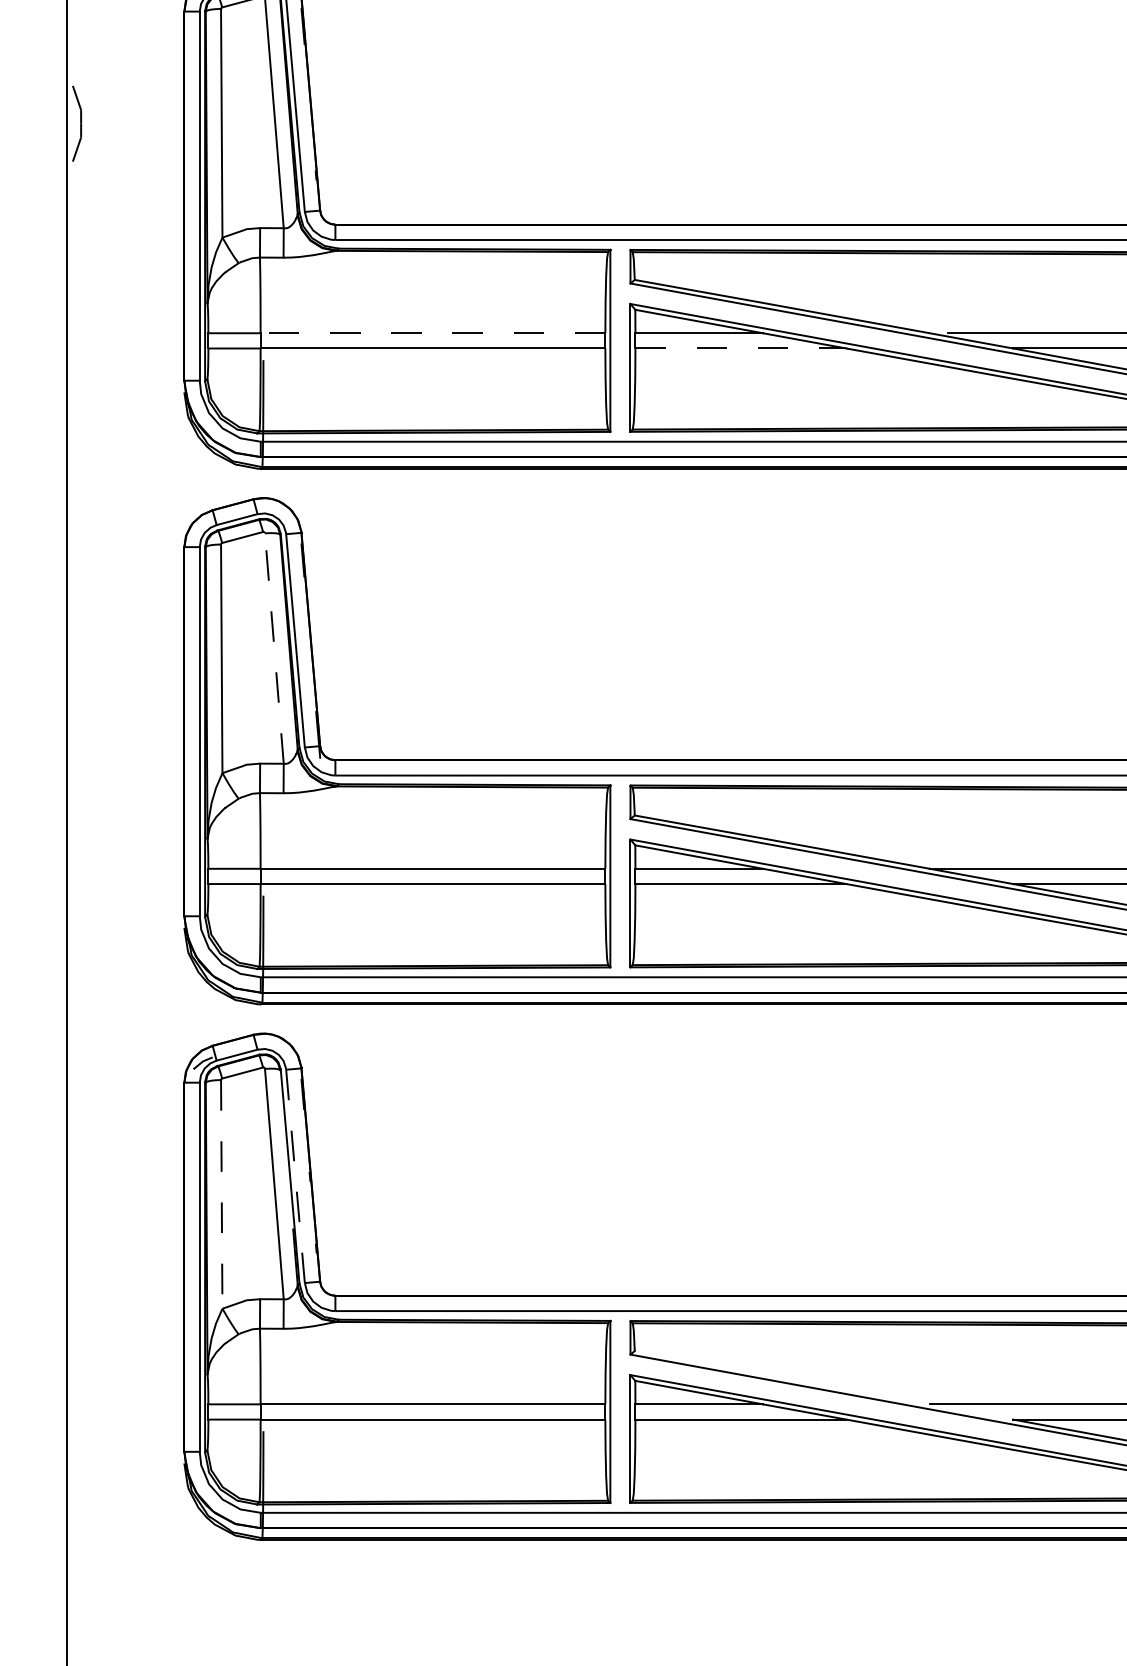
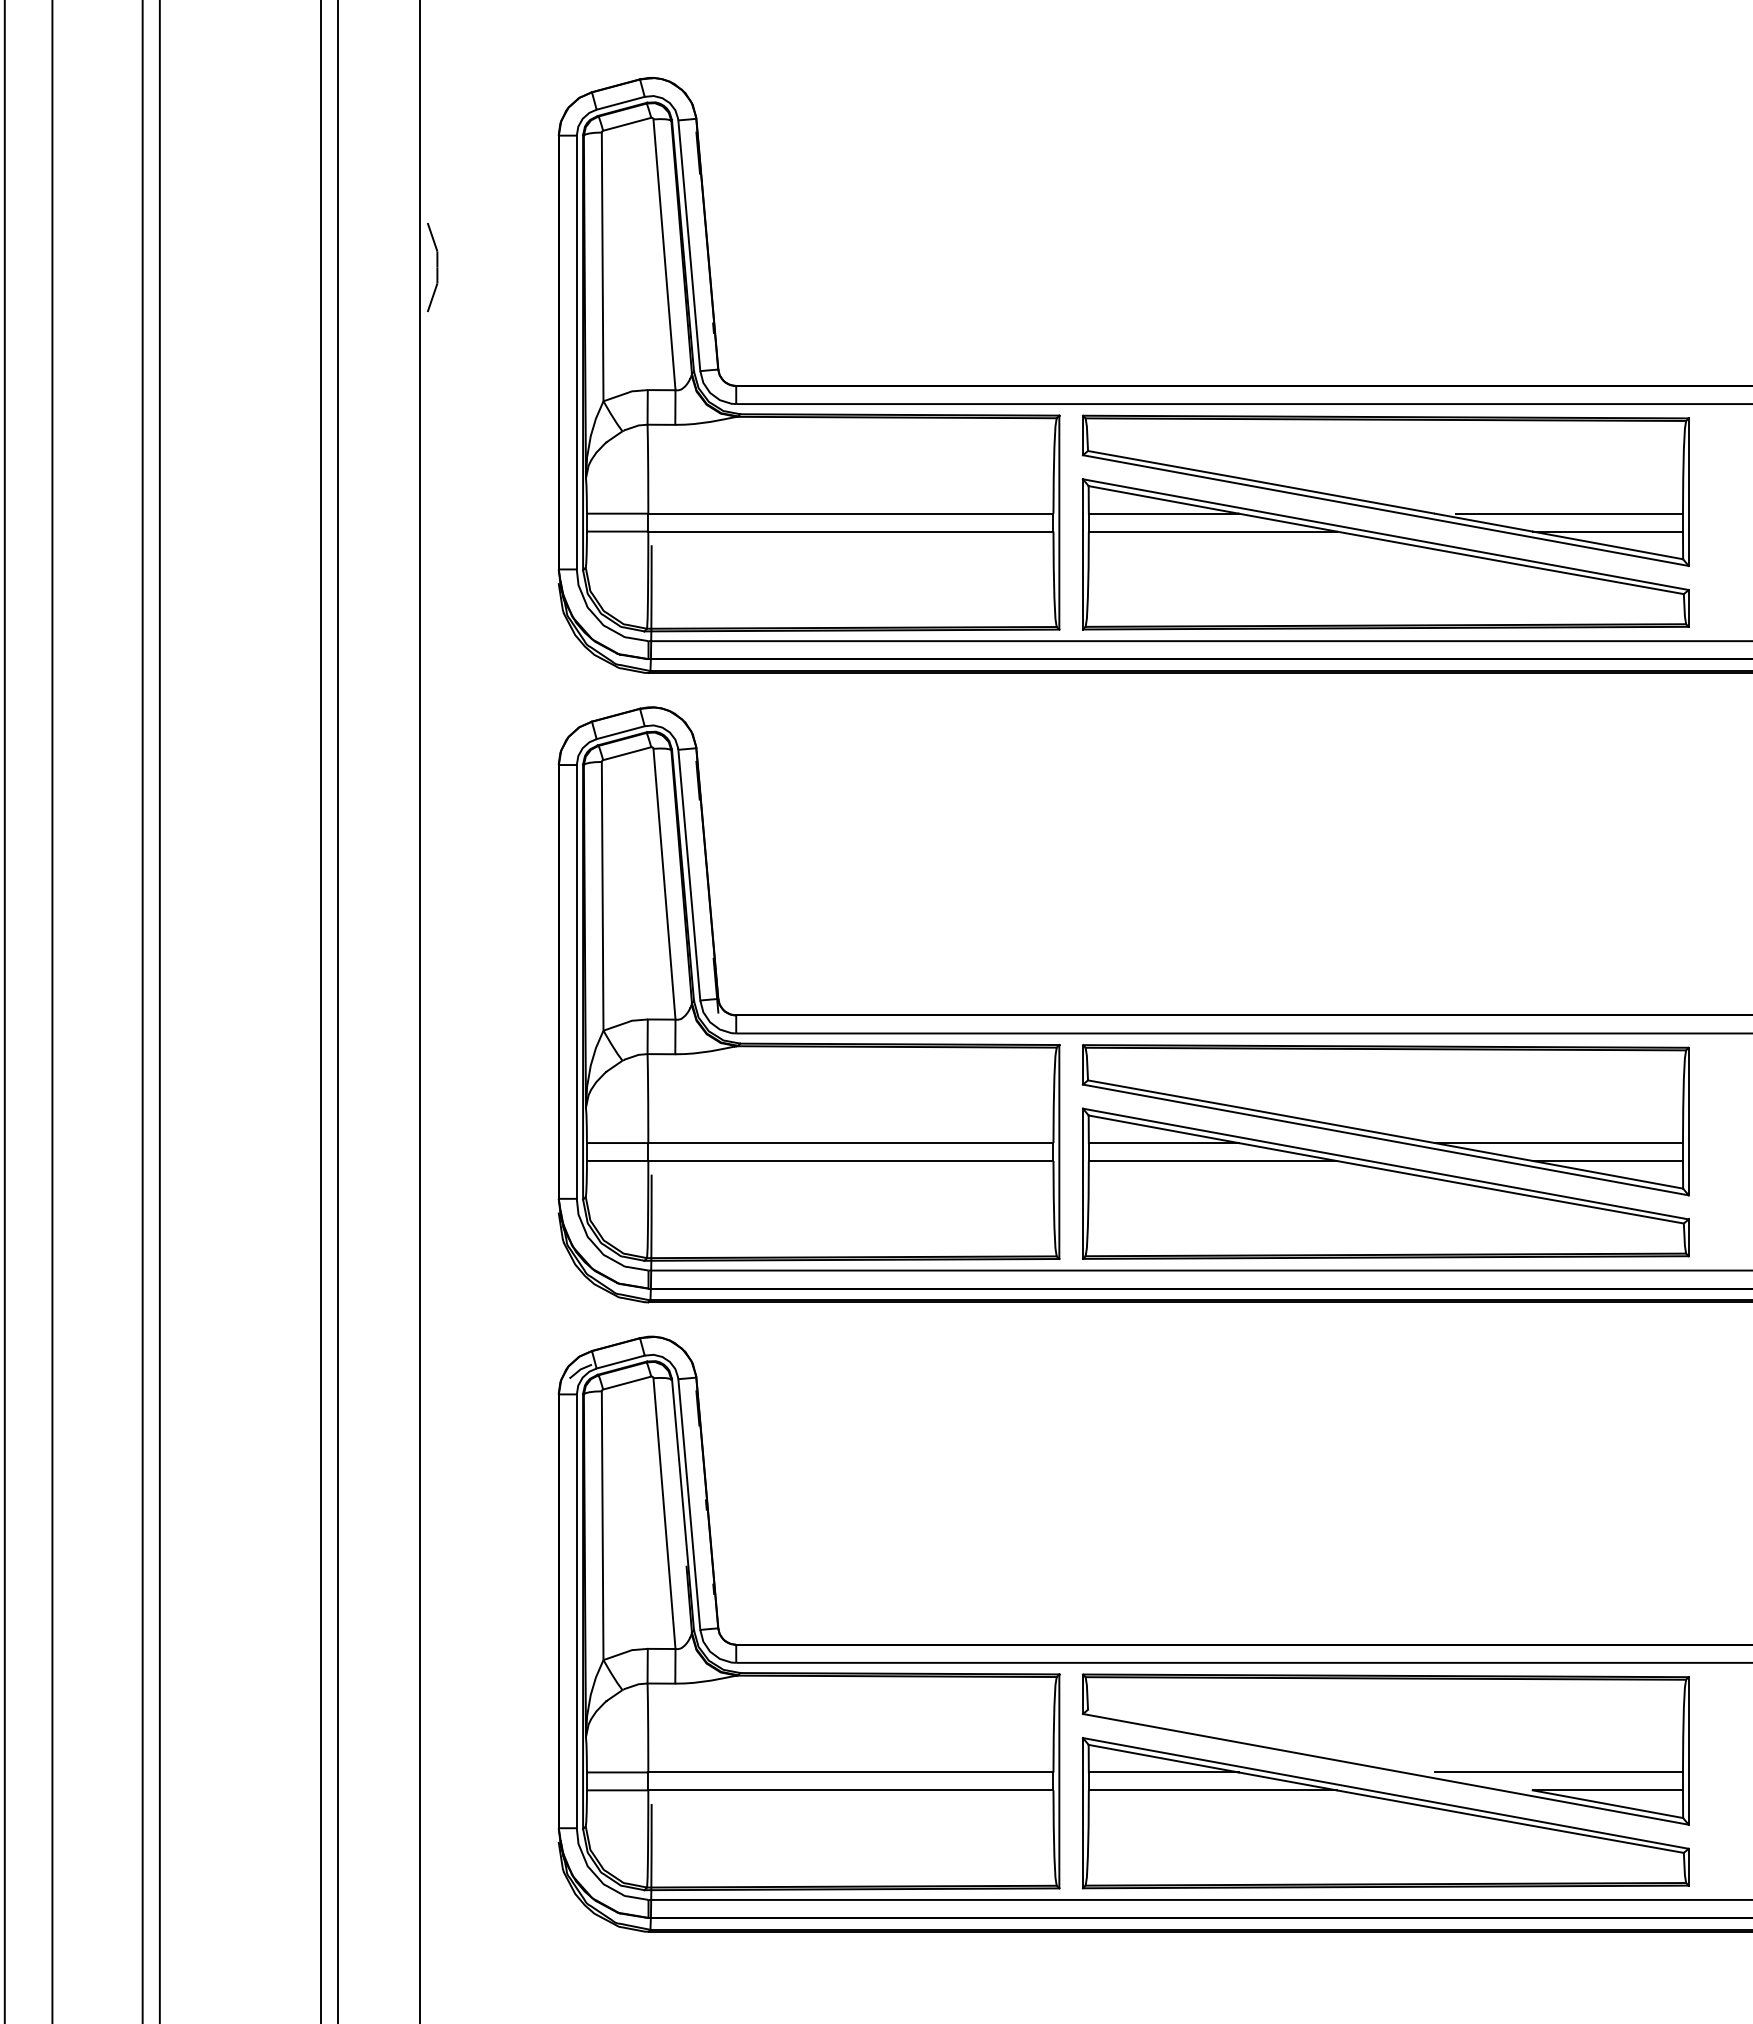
line: (432, 333) -> (850, 513), dashed -> solid
line: (740, 348) -> (1212, 531), dashed -> solid
line: (274, 648) -> (664, 884), dashed -> solid
line: (295, 1176) -> (689, 1504), dashed -> solid
line: (221, 1195) -> (602, 1526), dashed -> solid

